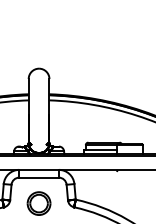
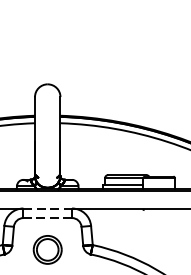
line: (39, 169) -> (48, 208), solid -> dashed
line: (39, 177) -> (48, 217), solid -> dashed

